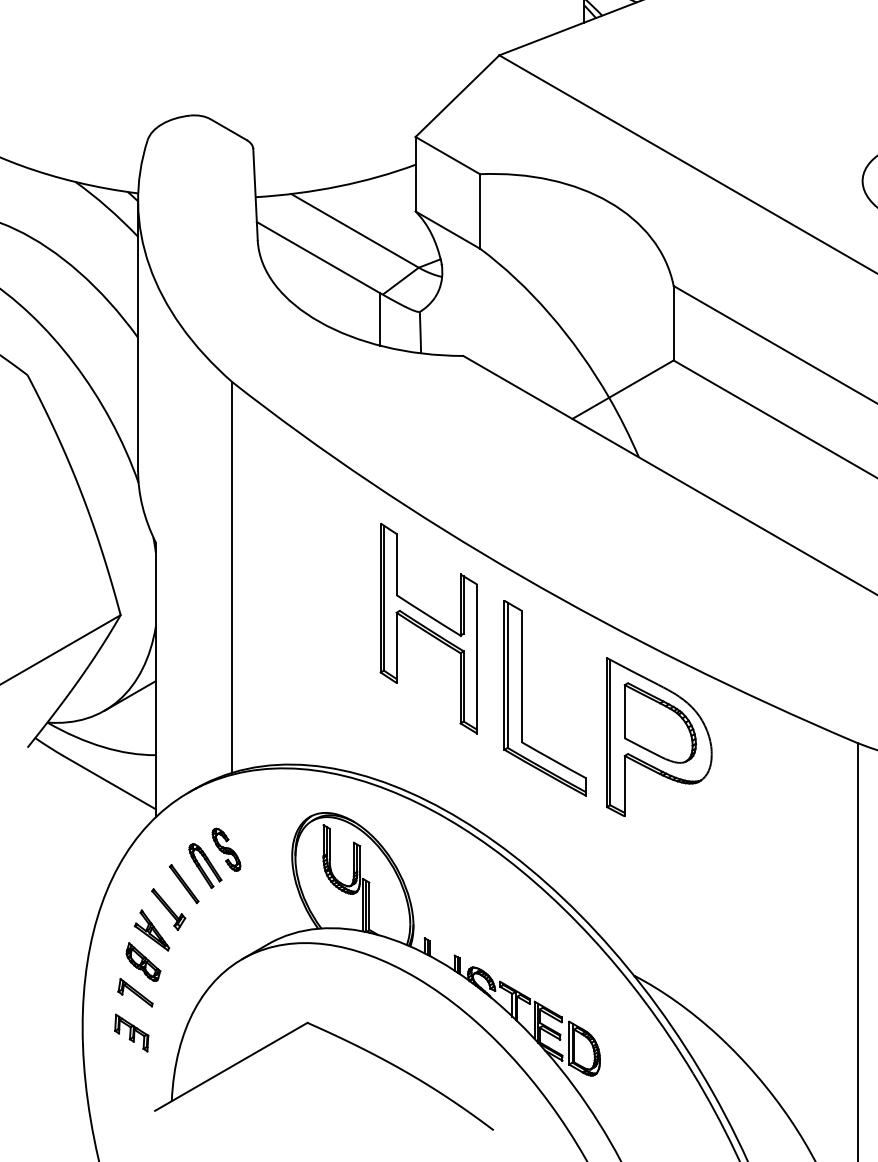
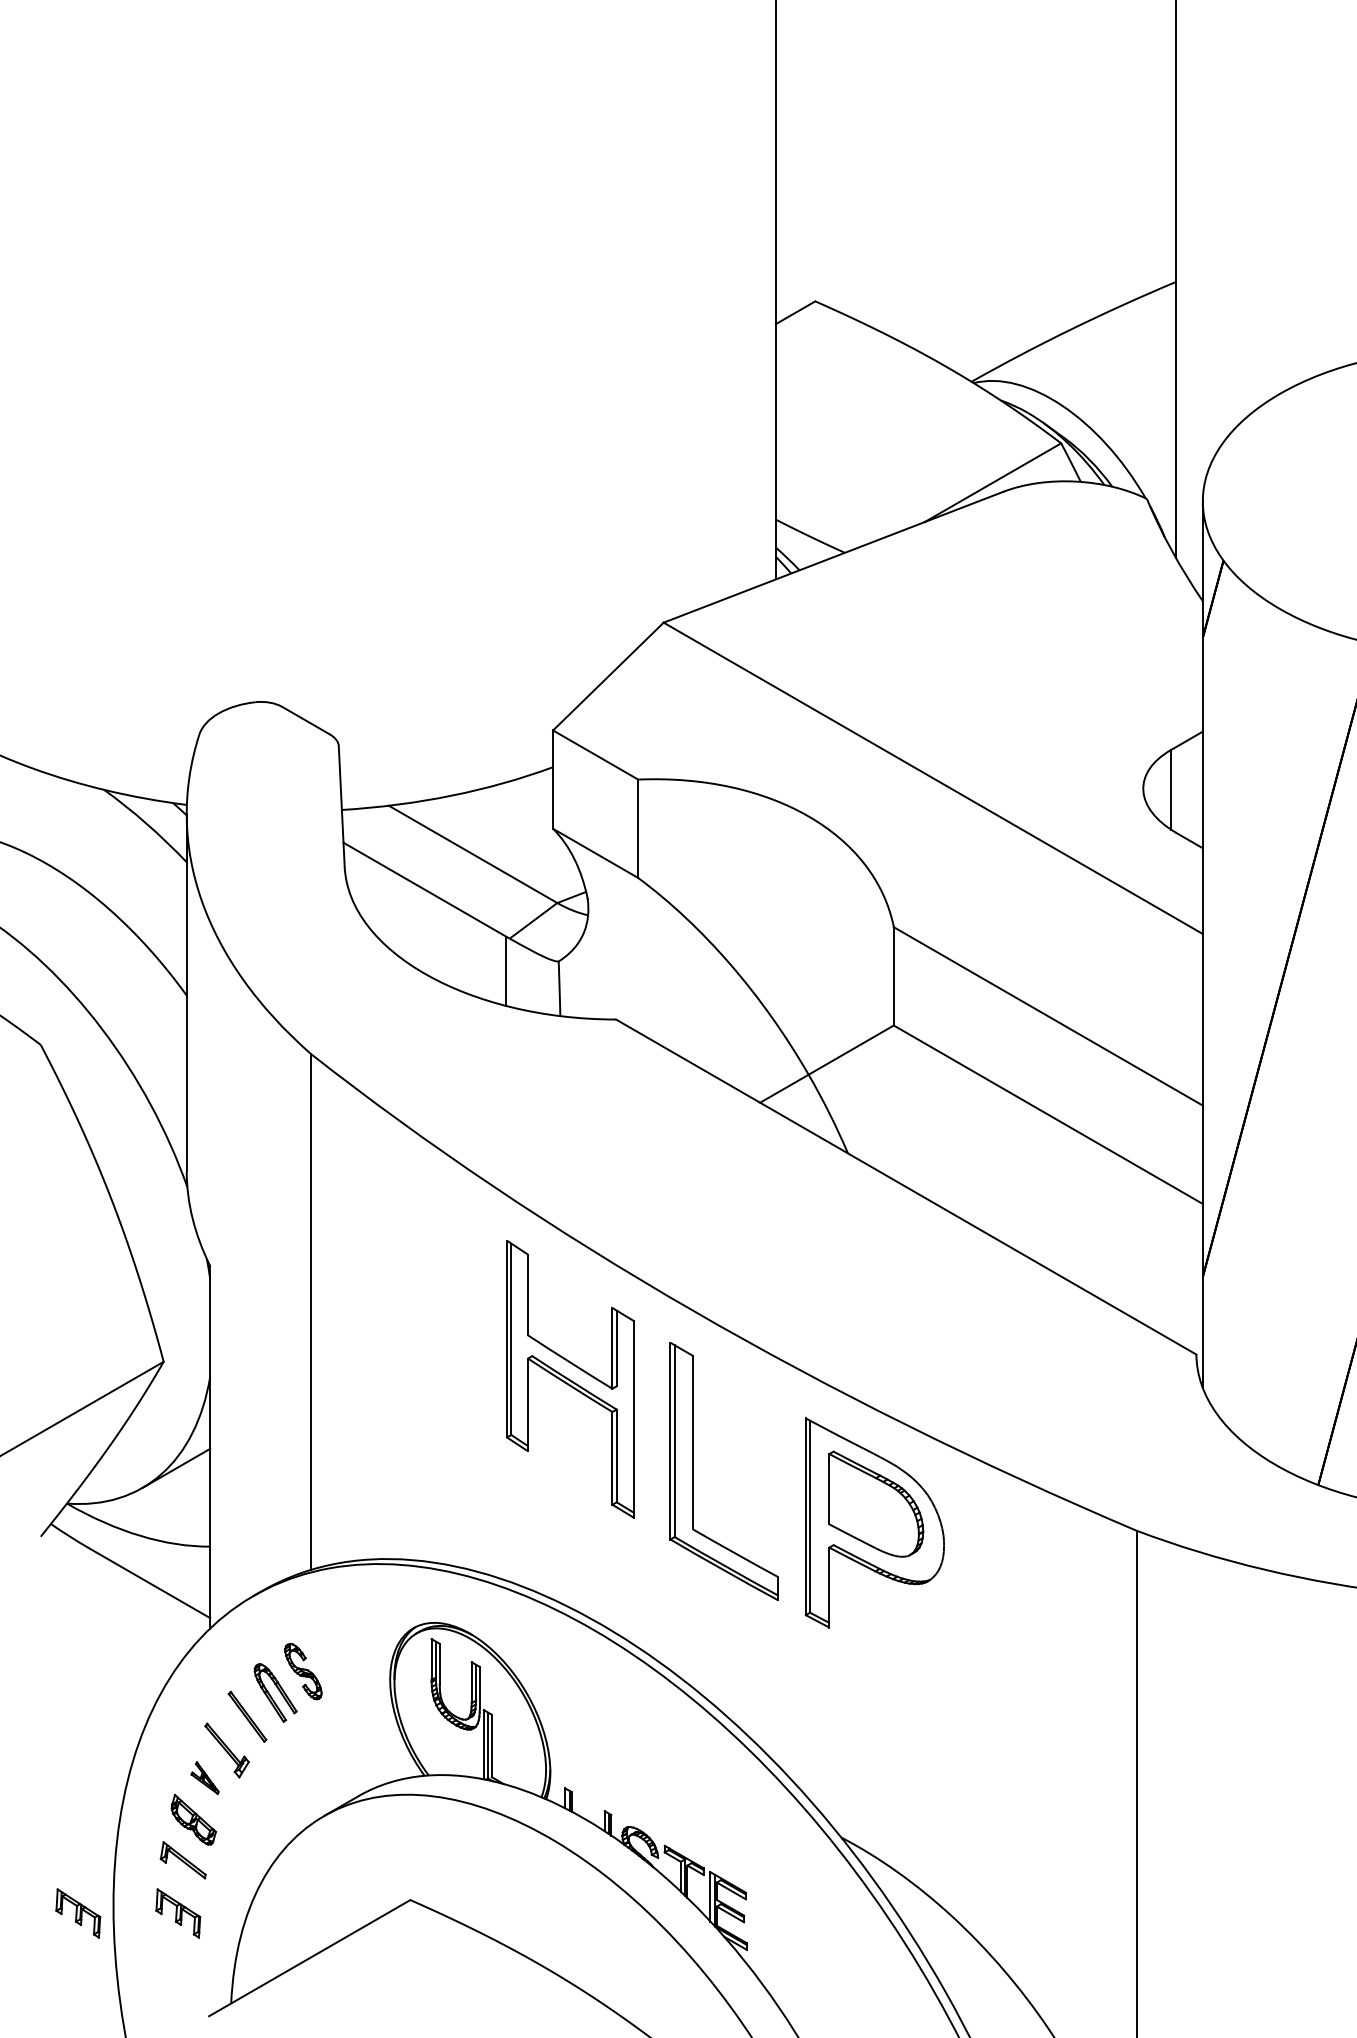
part: (151, 930) -> (204, 1777), size x0.6
part: (56, 1033) -> (78, 1913), added
part: (584, 1048) -> (775, 1933), removed

